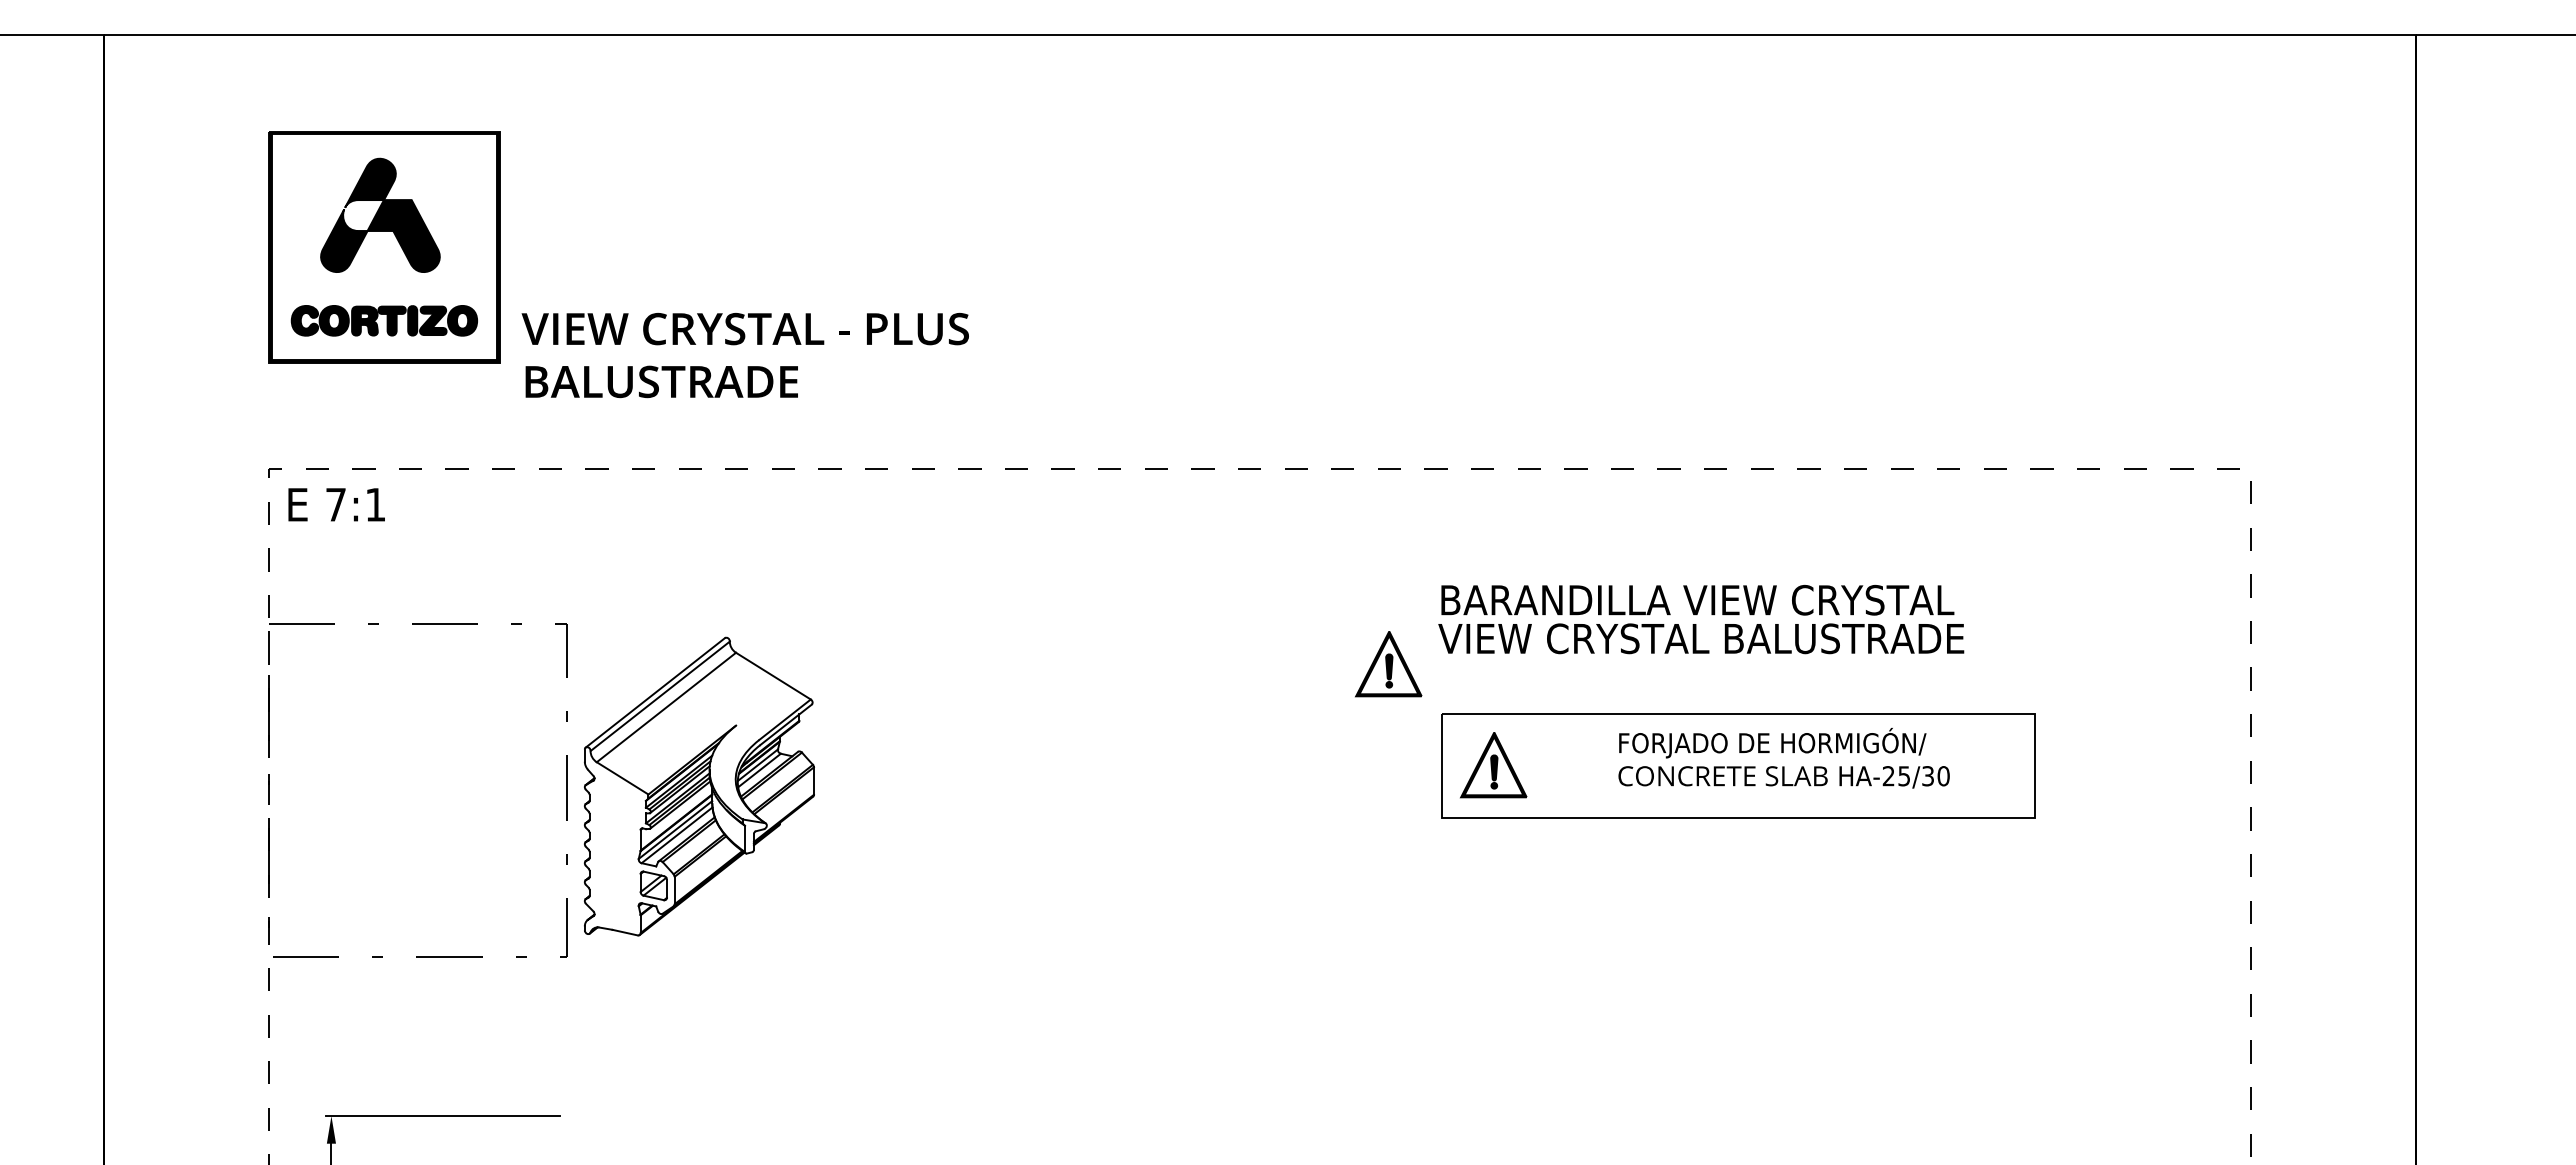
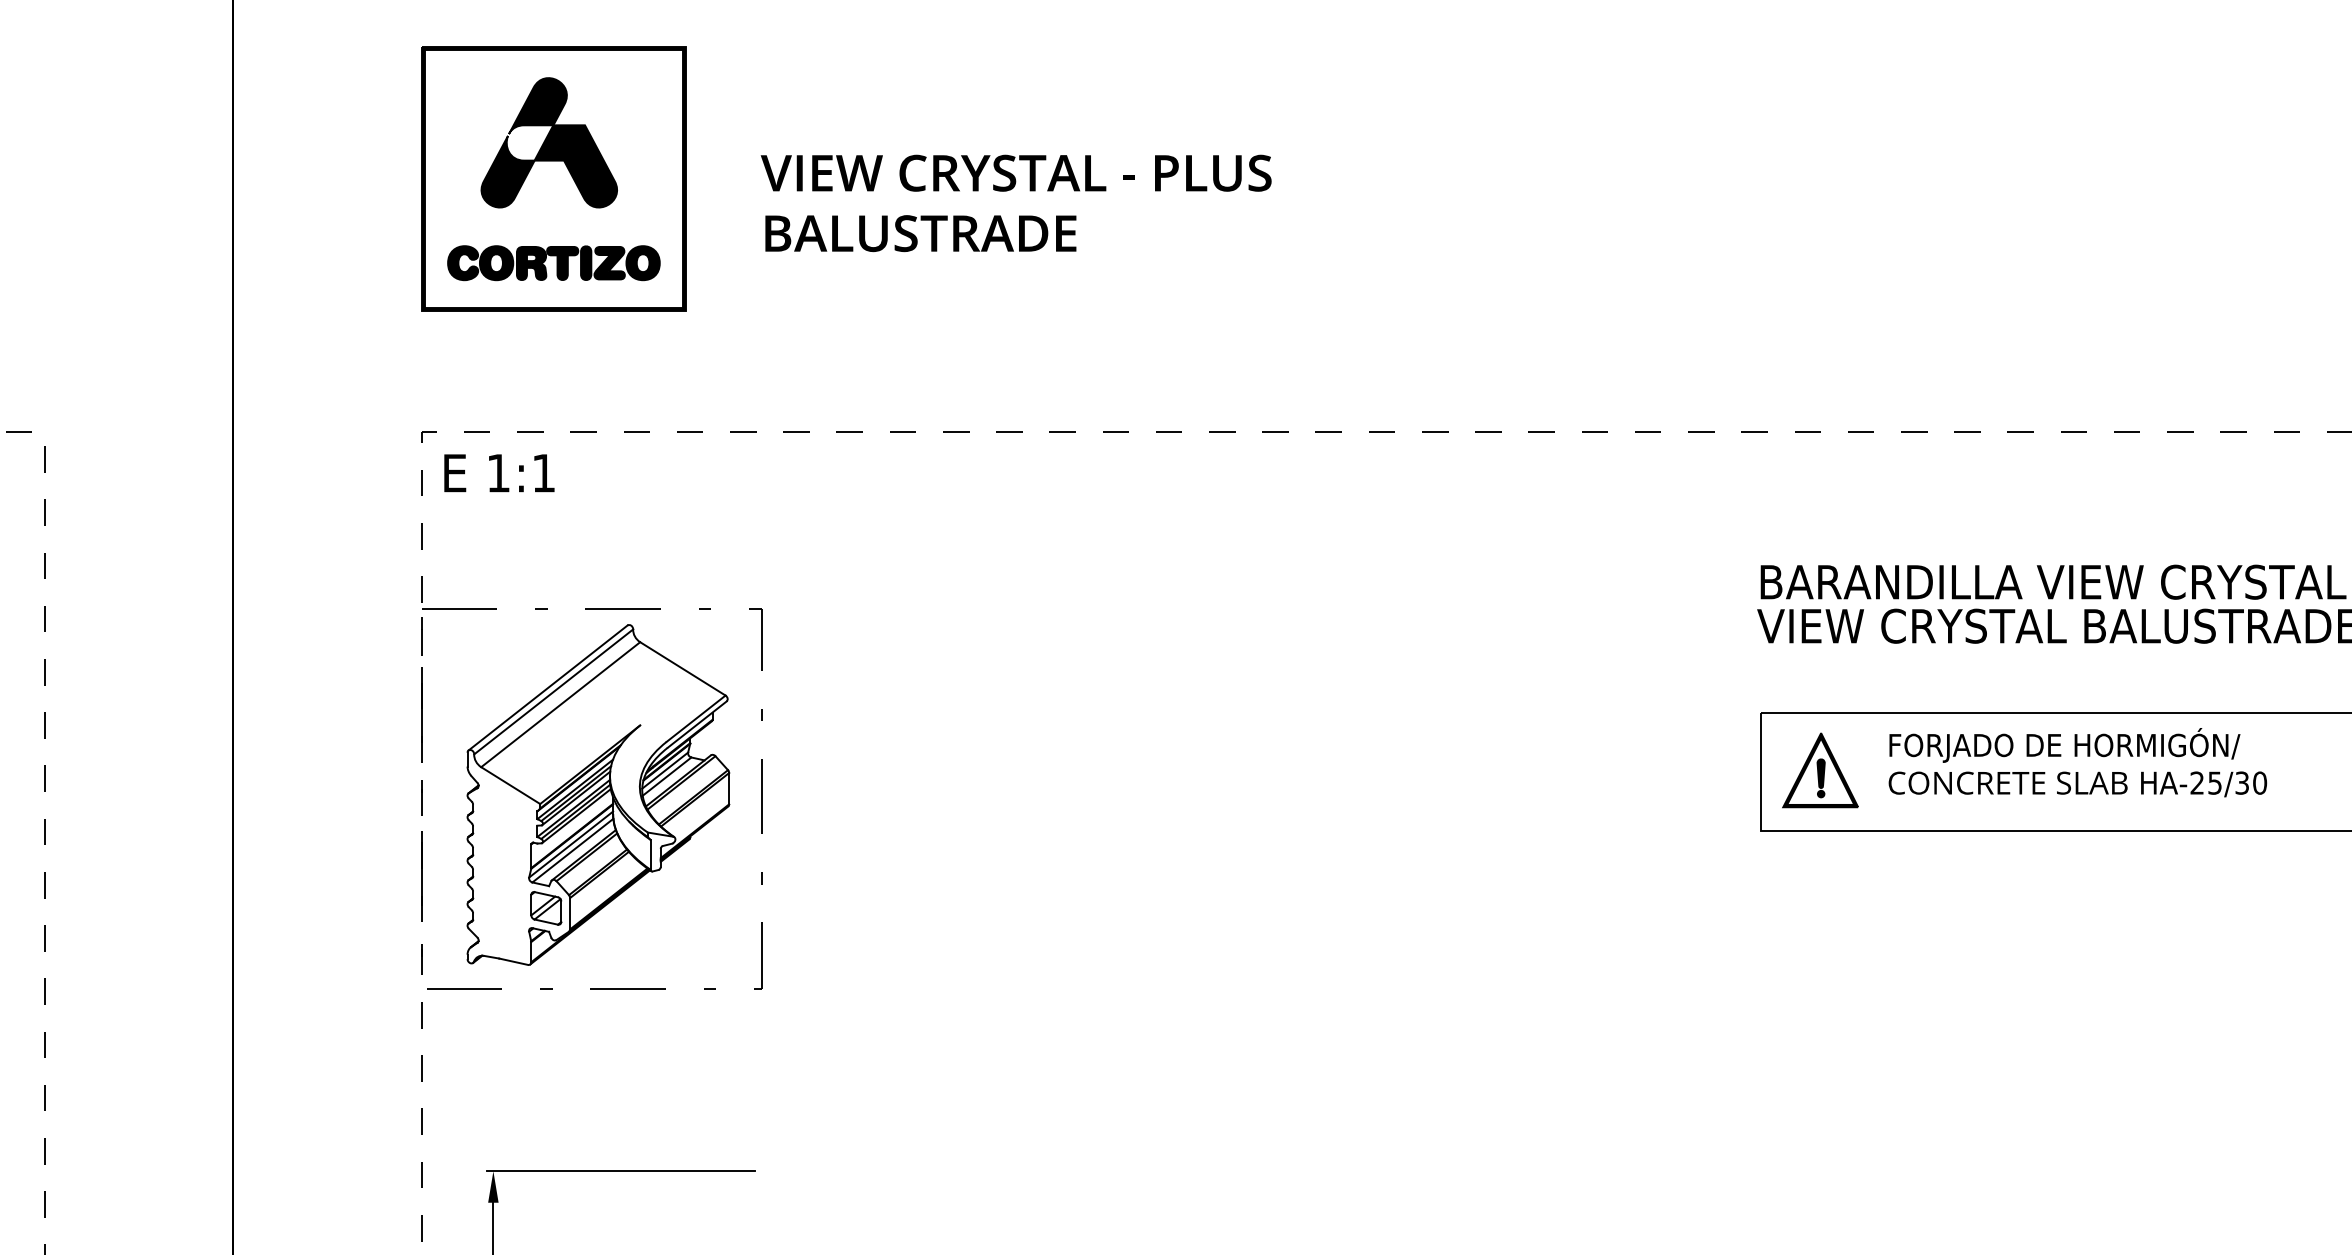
text: (744, 355) -> (1015, 203), moved
text: (335, 504) -> (498, 472), 7:1 -> 1:1
part: (1388, 664) -> (1700, 655), removed
text: (1783, 758) -> (2077, 762), moved
part: (699, 786) -> (598, 794), moved

